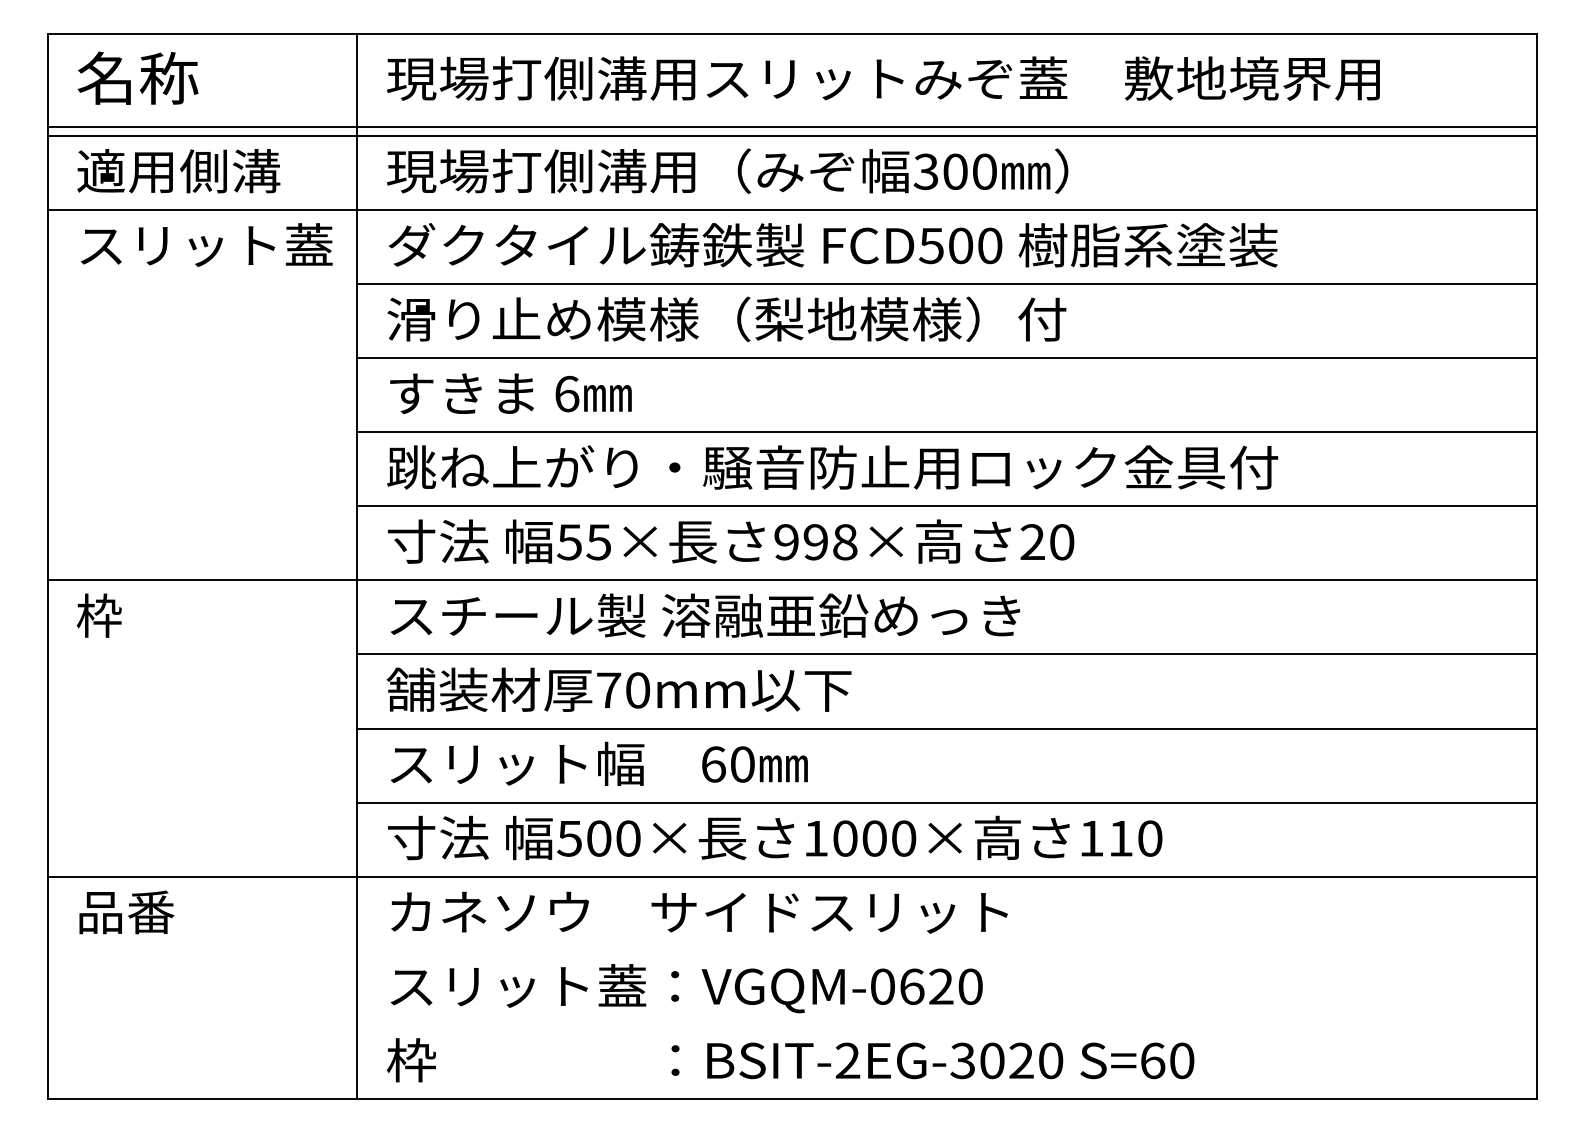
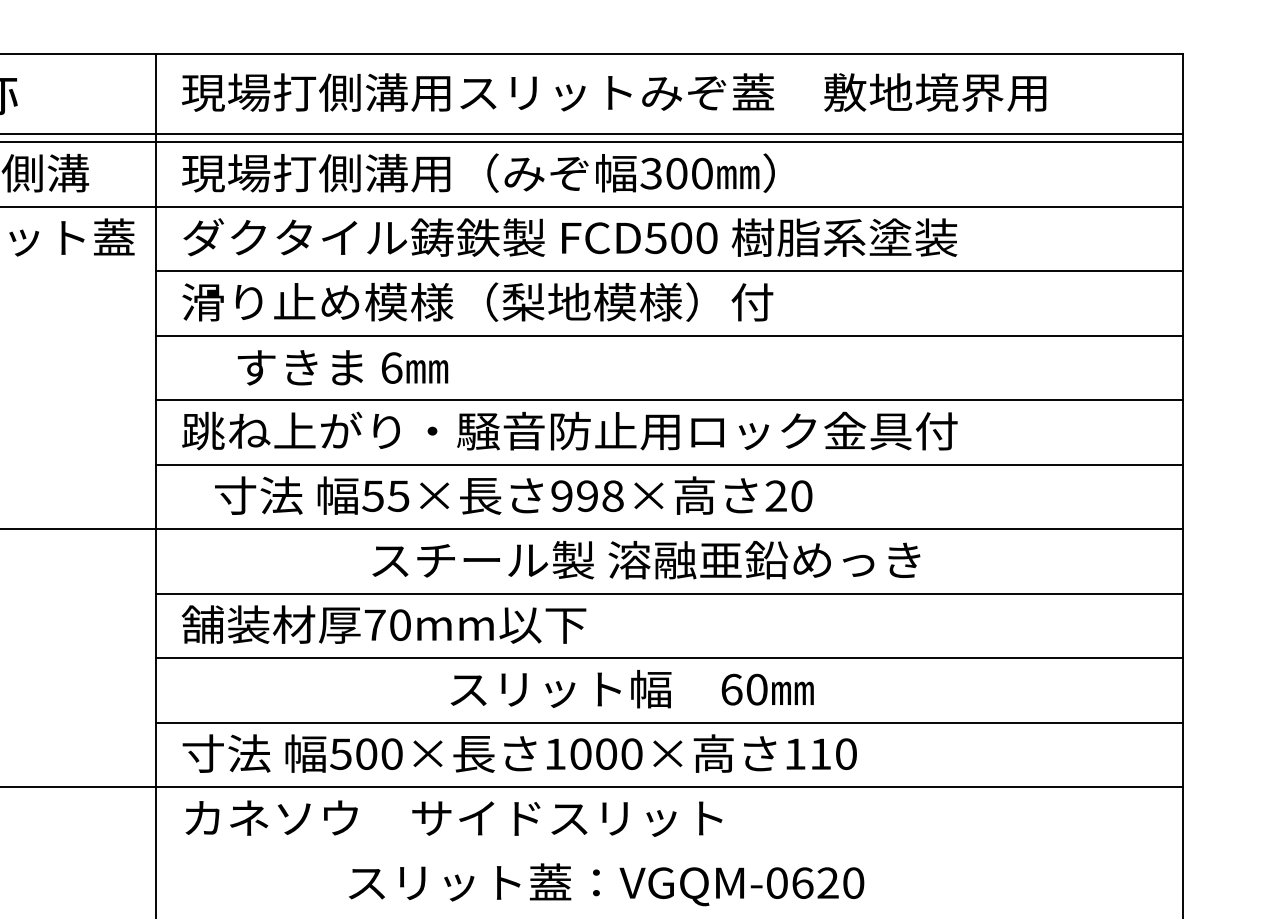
text: (510, 393) -> (342, 367), moved
text: (731, 541) -> (514, 495), moved
text: (705, 615) -> (646, 559), moved
text: (598, 763) -> (631, 688), moved
text: (686, 988) -> (606, 884), moved

